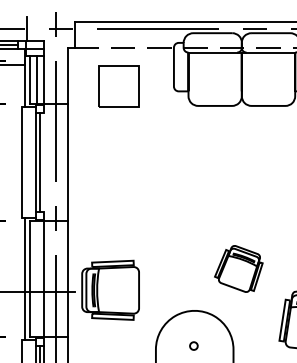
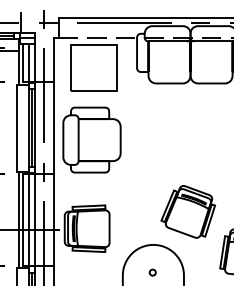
part: (118, 86) -> (93, 68), size x1.43
line: (44, 162) -> (35, 128), added
part: (116, 177) -> (91, 139), added
part: (238, 268) -> (187, 211), size x1.43
line: (36, 278) -> (28, 219), added

